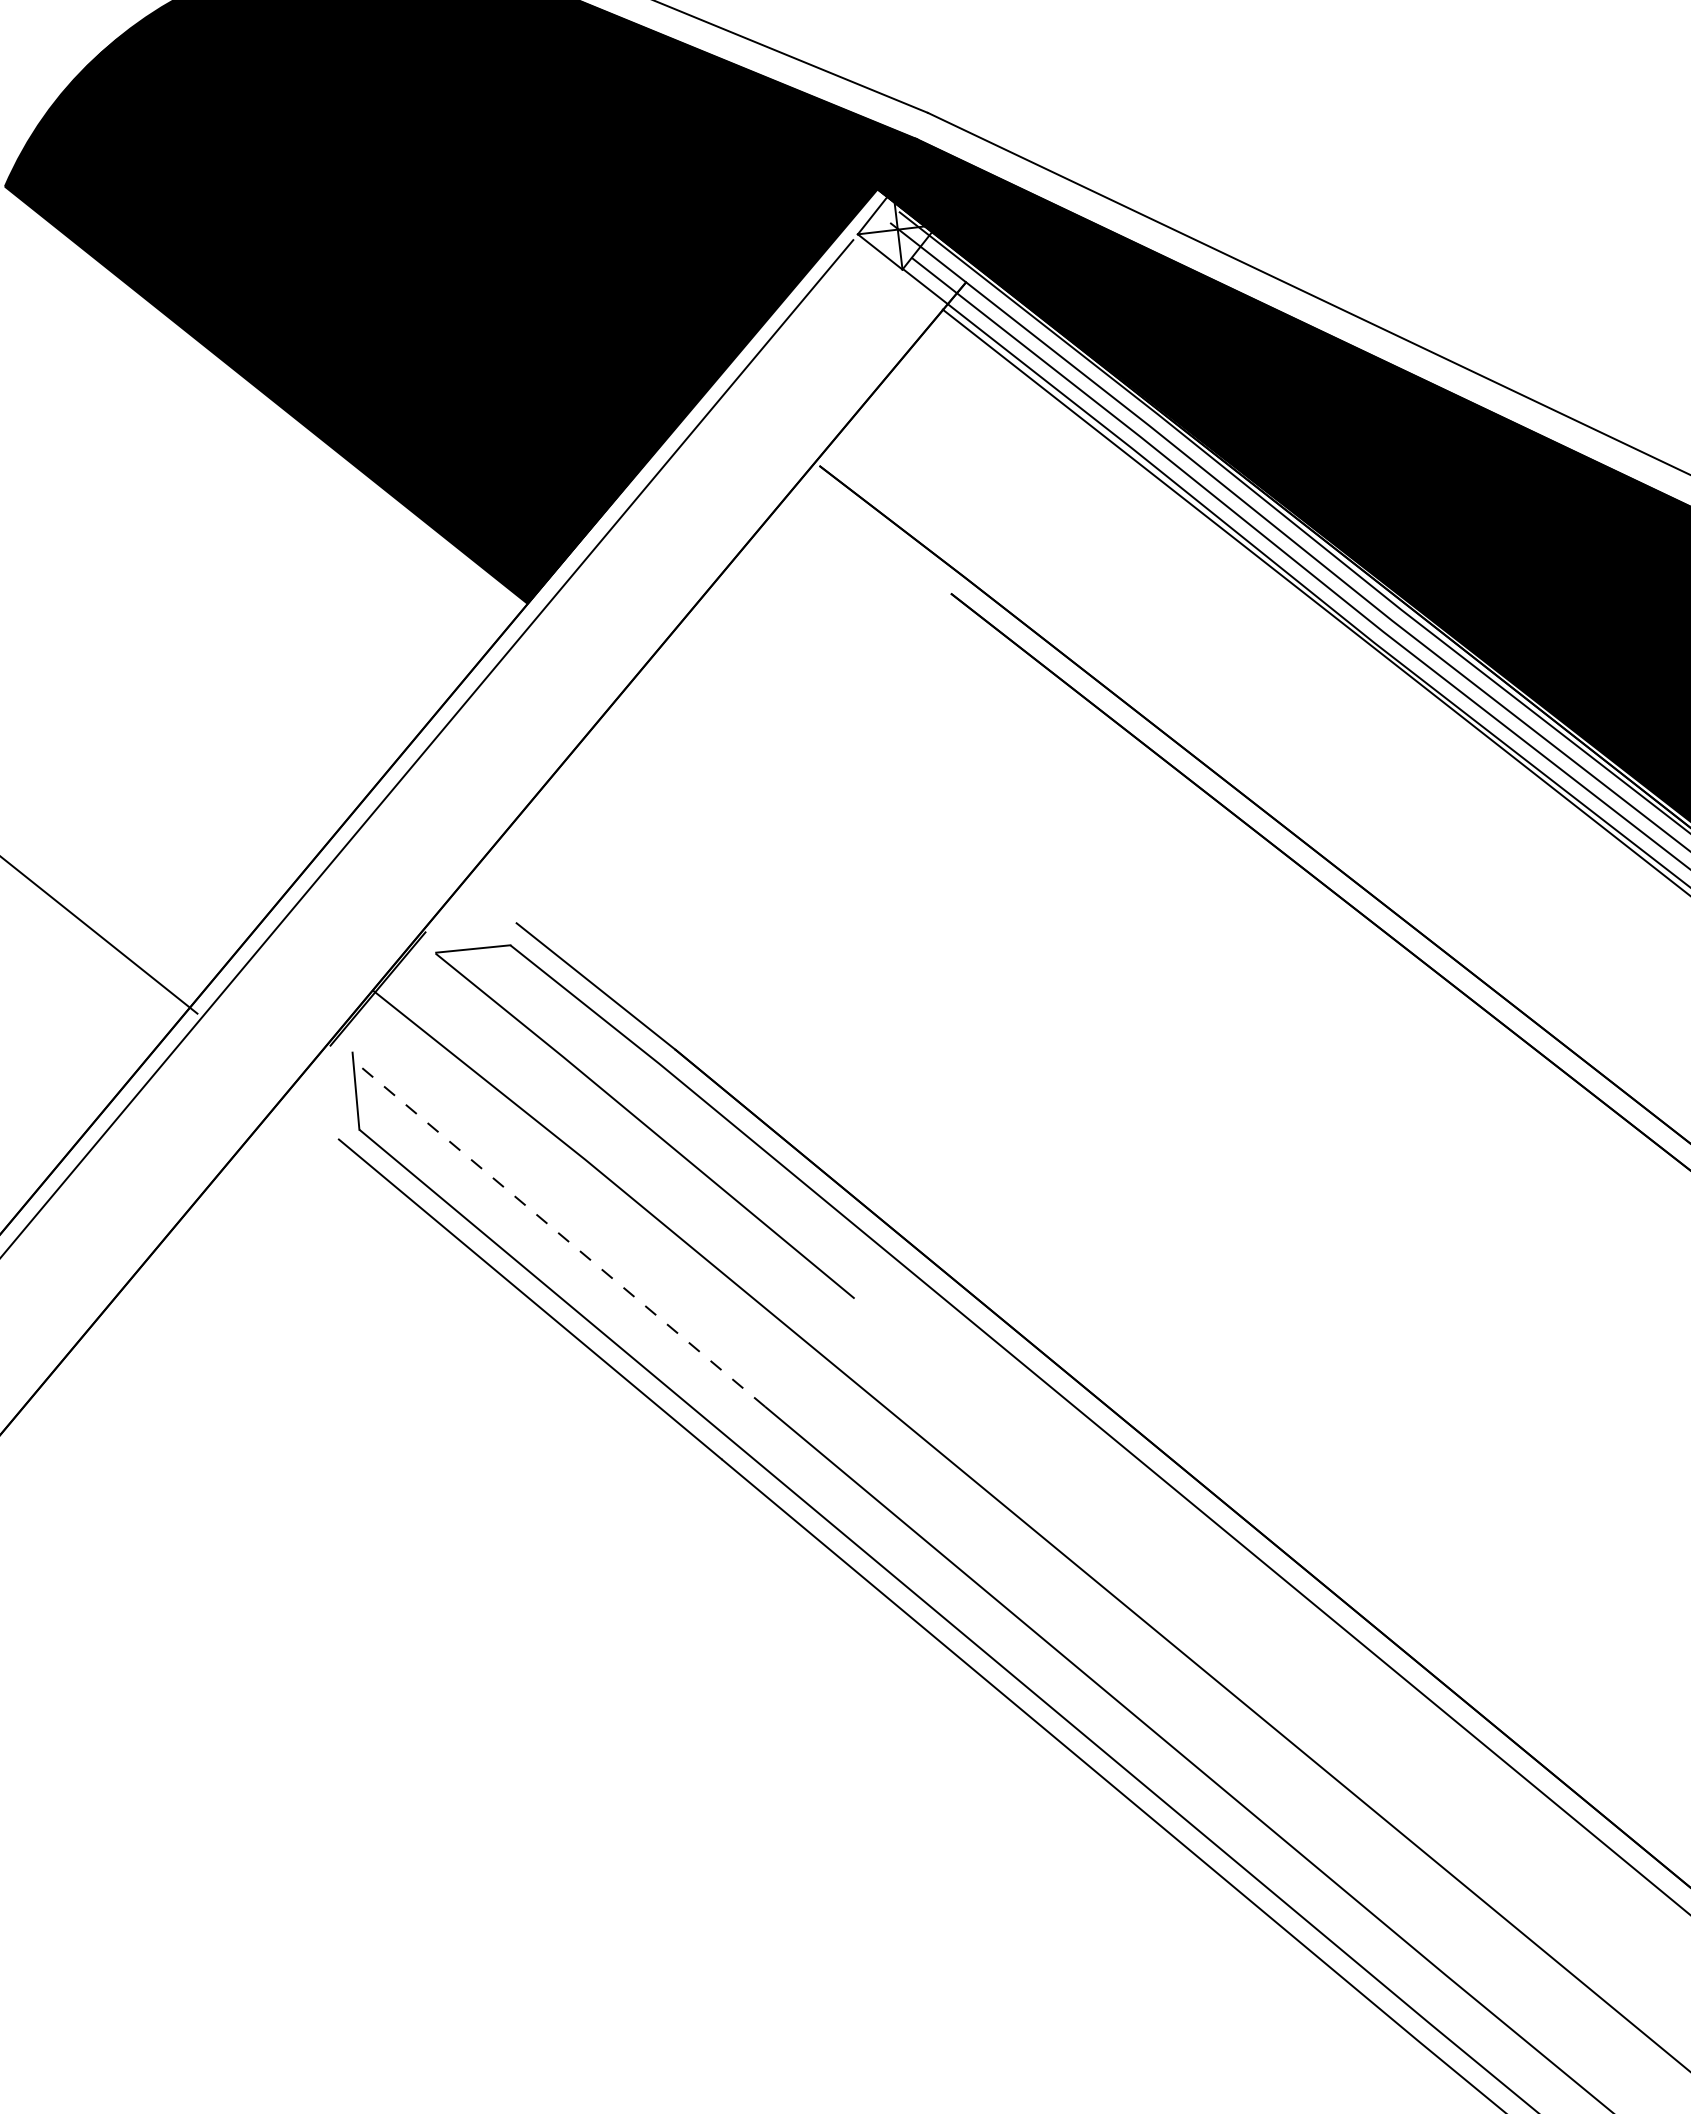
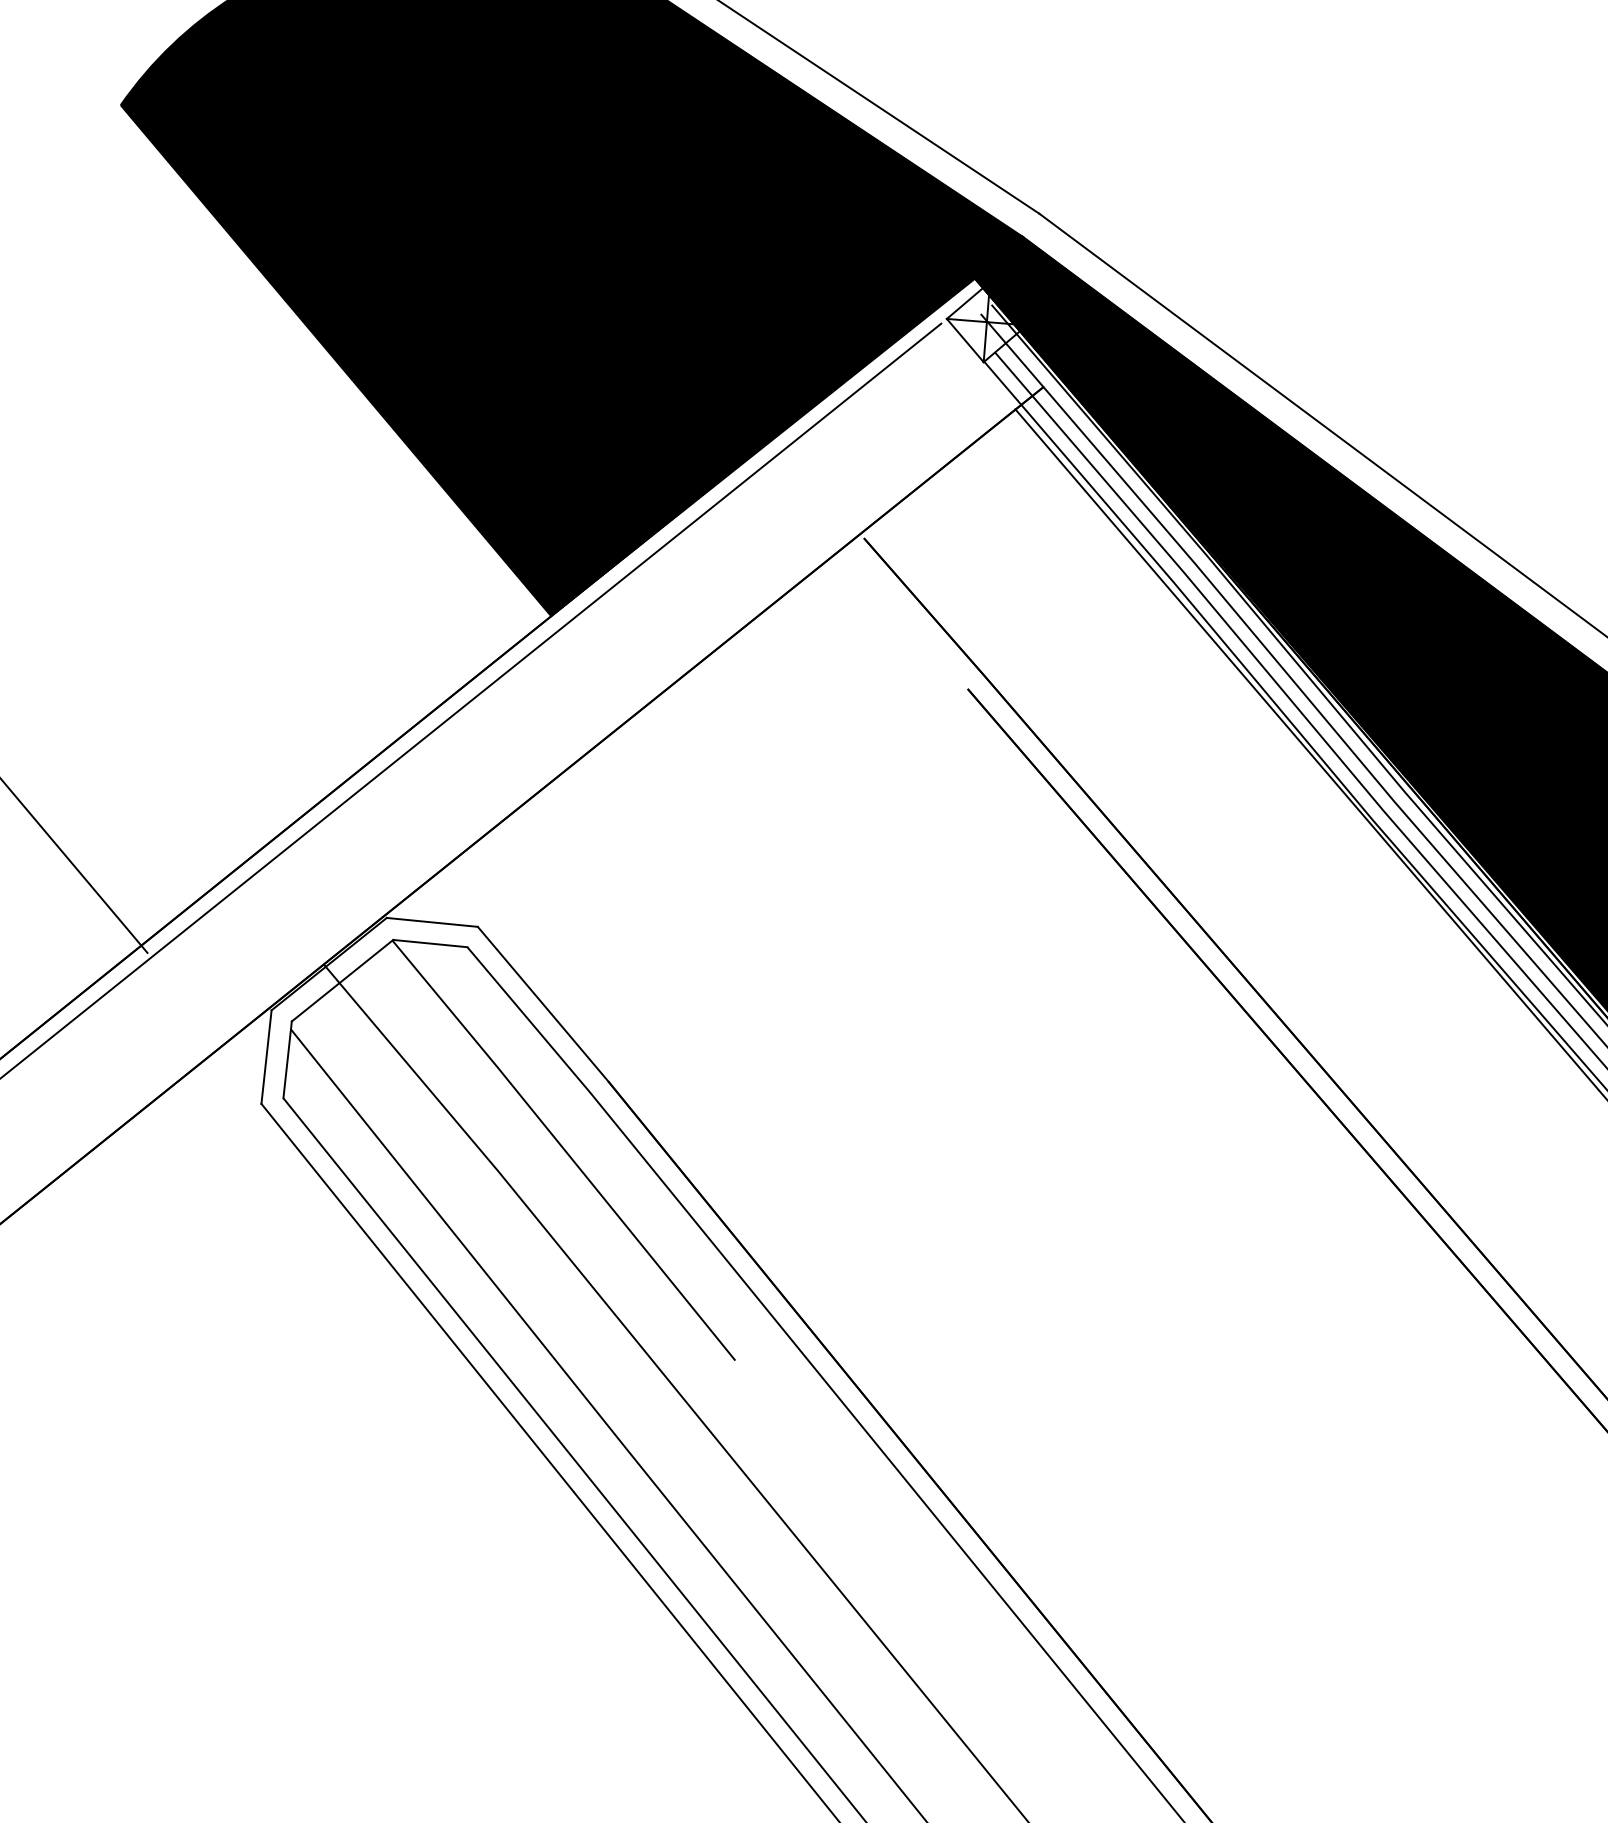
line: (470, 927) -> (431, 921), added
line: (394, 1002) -> (342, 980), added
line: (334, 1092) -> (266, 1056), added
line: (559, 1233) -> (459, 1239), dashed -> solid

